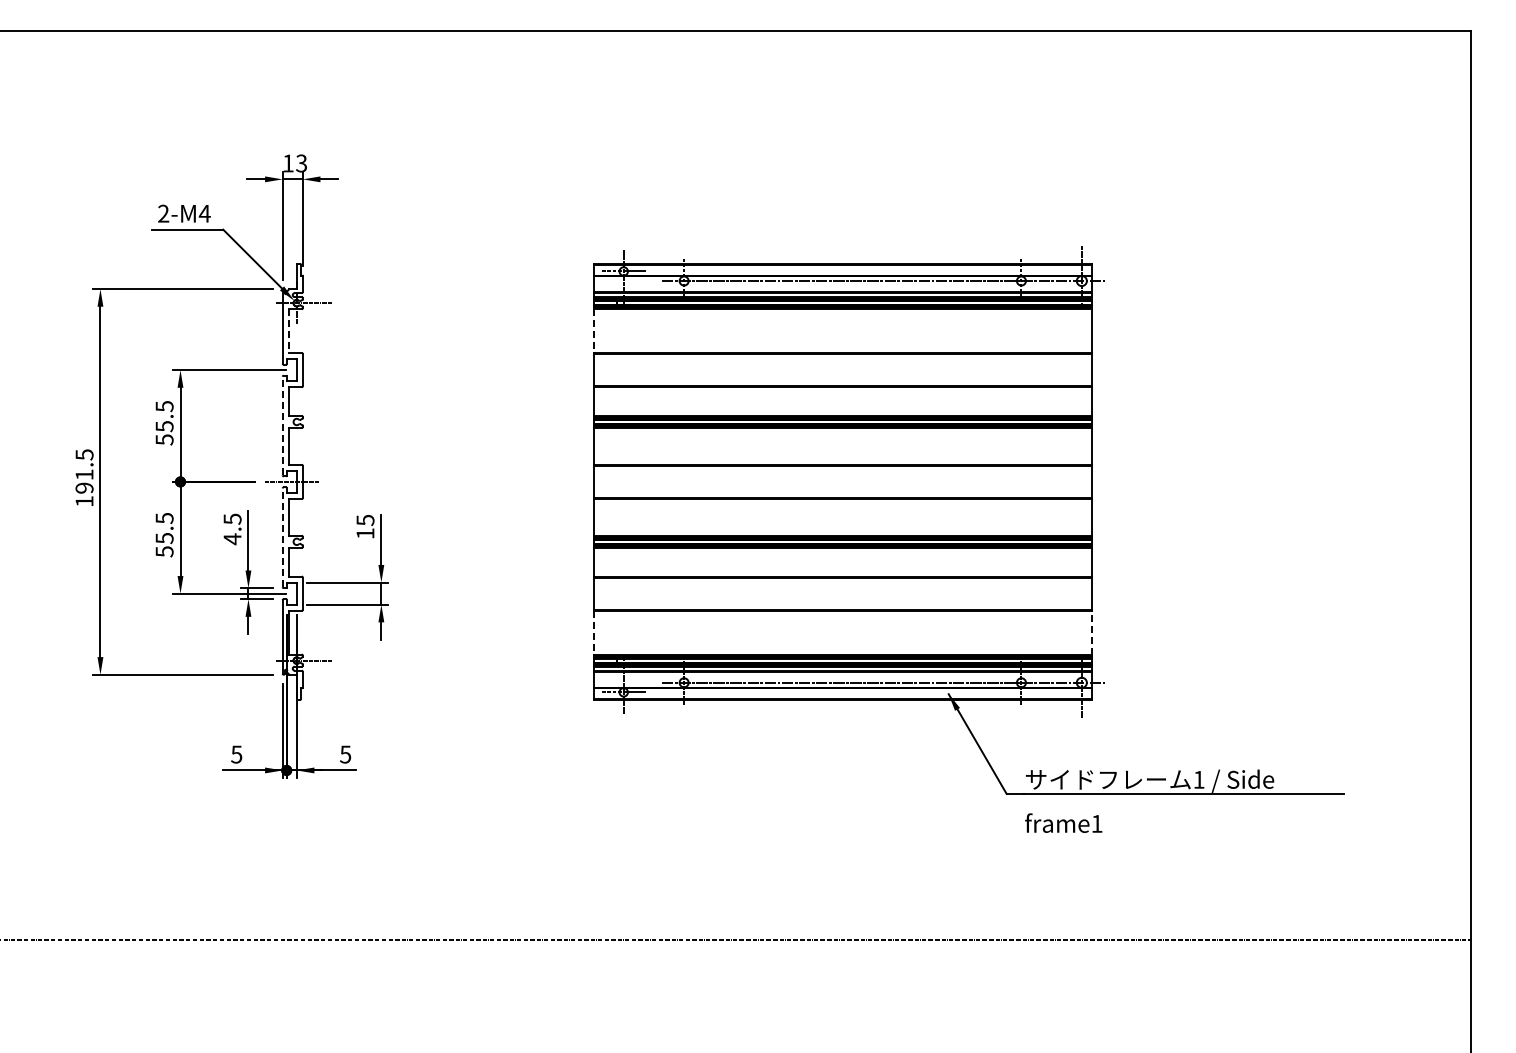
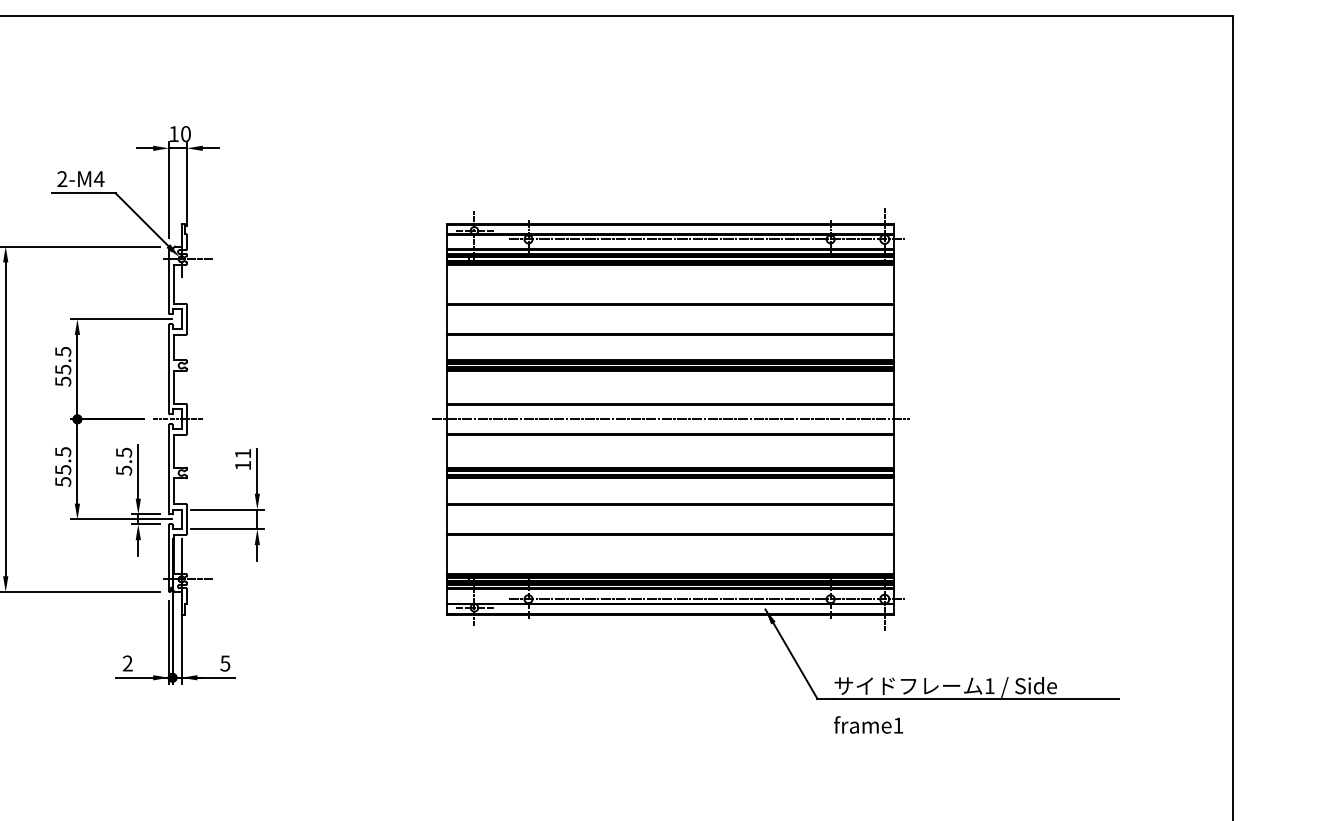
text: (301, 163) -> (185, 134), 13 -> 10
line: (288, 331) -> (174, 284), dashed -> solid
line: (593, 331) -> (447, 284), dashed -> solid
line: (282, 425) -> (168, 368), dashed -> solid
line: (842, 481) -> (670, 418), added
text: (365, 520) -> (243, 453), 15 -> 11
line: (282, 537) -> (168, 469), dashed -> solid
text: (232, 539) -> (124, 470), 4.5 -> 5.5
line: (593, 632) -> (447, 554), dashed -> solid
line: (1091, 632) -> (893, 554), dashed -> solid
text: (236, 754) -> (127, 663), 5 -> 2

